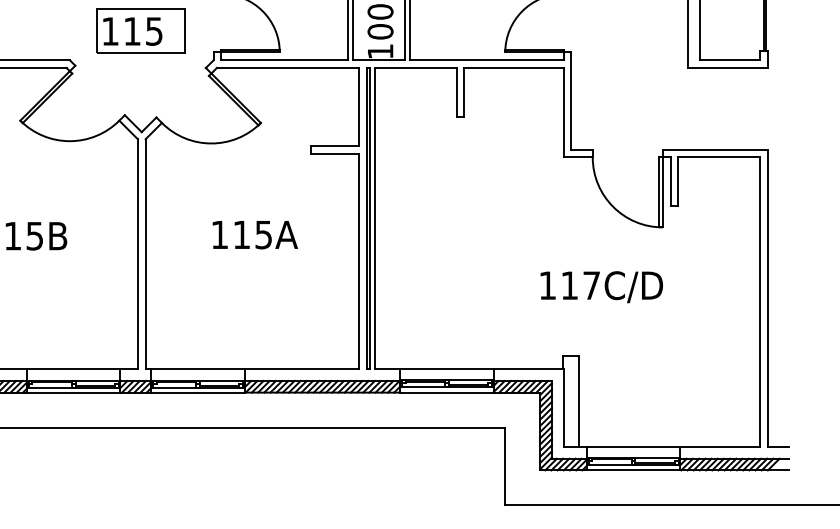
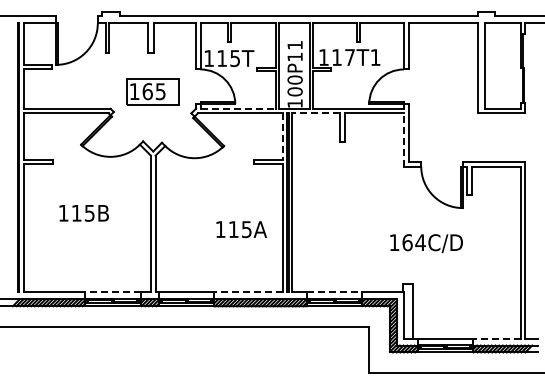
text: (132, 31) -> (147, 91), 115 -> 165
line: (285, 59) -> (238, 108), solid -> dashed
line: (414, 68) -> (315, 113), solid -> dashed
line: (359, 106) -> (282, 136), solid -> dashed
line: (562, 111) -> (403, 139), solid -> dashed
text: (254, 234) -> (241, 229), moved
text: (579, 285) -> (413, 242), 117C/D -> 164C/D
line: (73, 369) -> (112, 292), solid -> dashed
line: (302, 369) -> (248, 292), solid -> dashed
line: (446, 369) -> (334, 292), solid -> dashed
line: (719, 446) -> (496, 338), solid -> dashed

